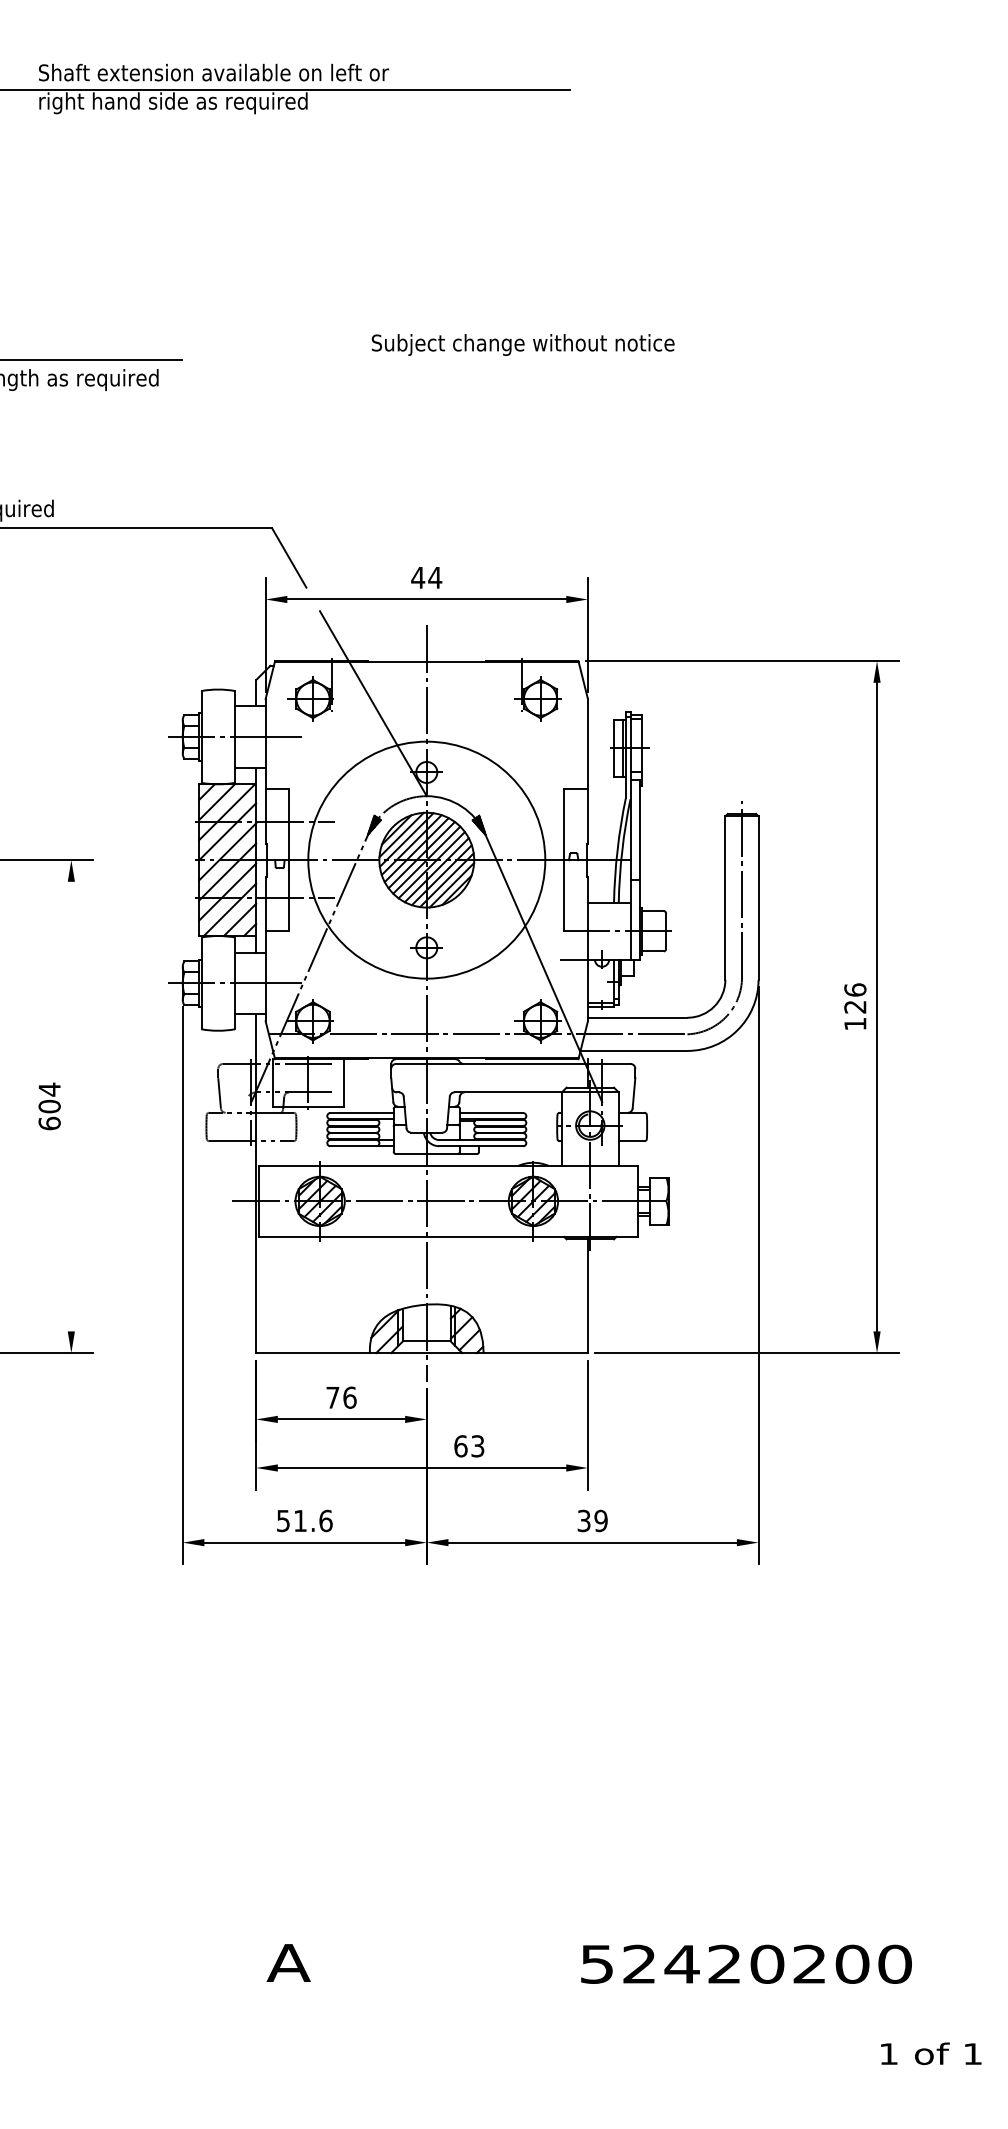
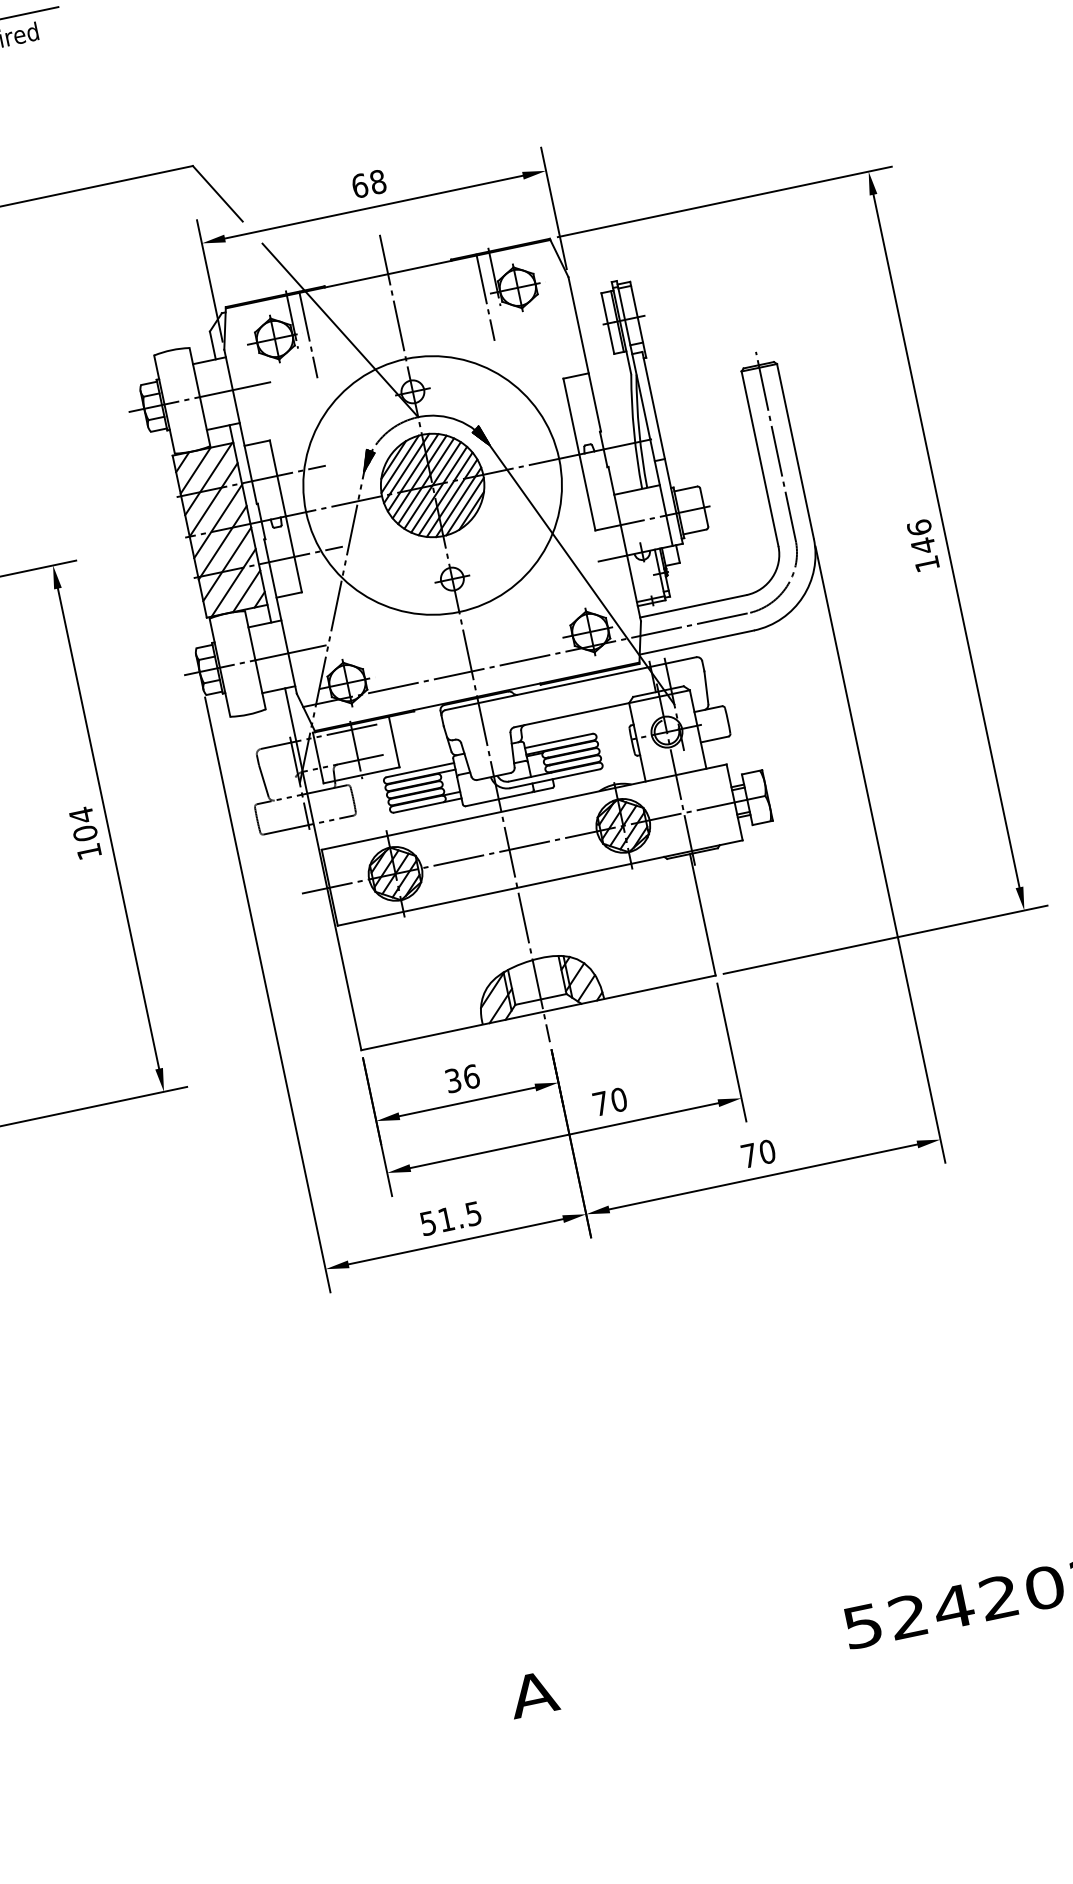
text: (426, 577) -> (368, 183), 44 -> 68
line: (343, 701) -> (307, 334), added
line: (509, 701) -> (485, 297), added
text: (855, 1007) -> (923, 546), 126 -> 146
line: (71, 1106) -> (108, 828), added
text: (49, 1123) -> (89, 851), 604 -> 104
text: (332, 1397) -> (452, 1080), 76 -> 36
text: (469, 1446) -> (610, 1102), 63 -> 70
text: (325, 1520) -> (473, 1213), 51.6 -> 51.5
text: (592, 1520) -> (758, 1153), 39 -> 70

